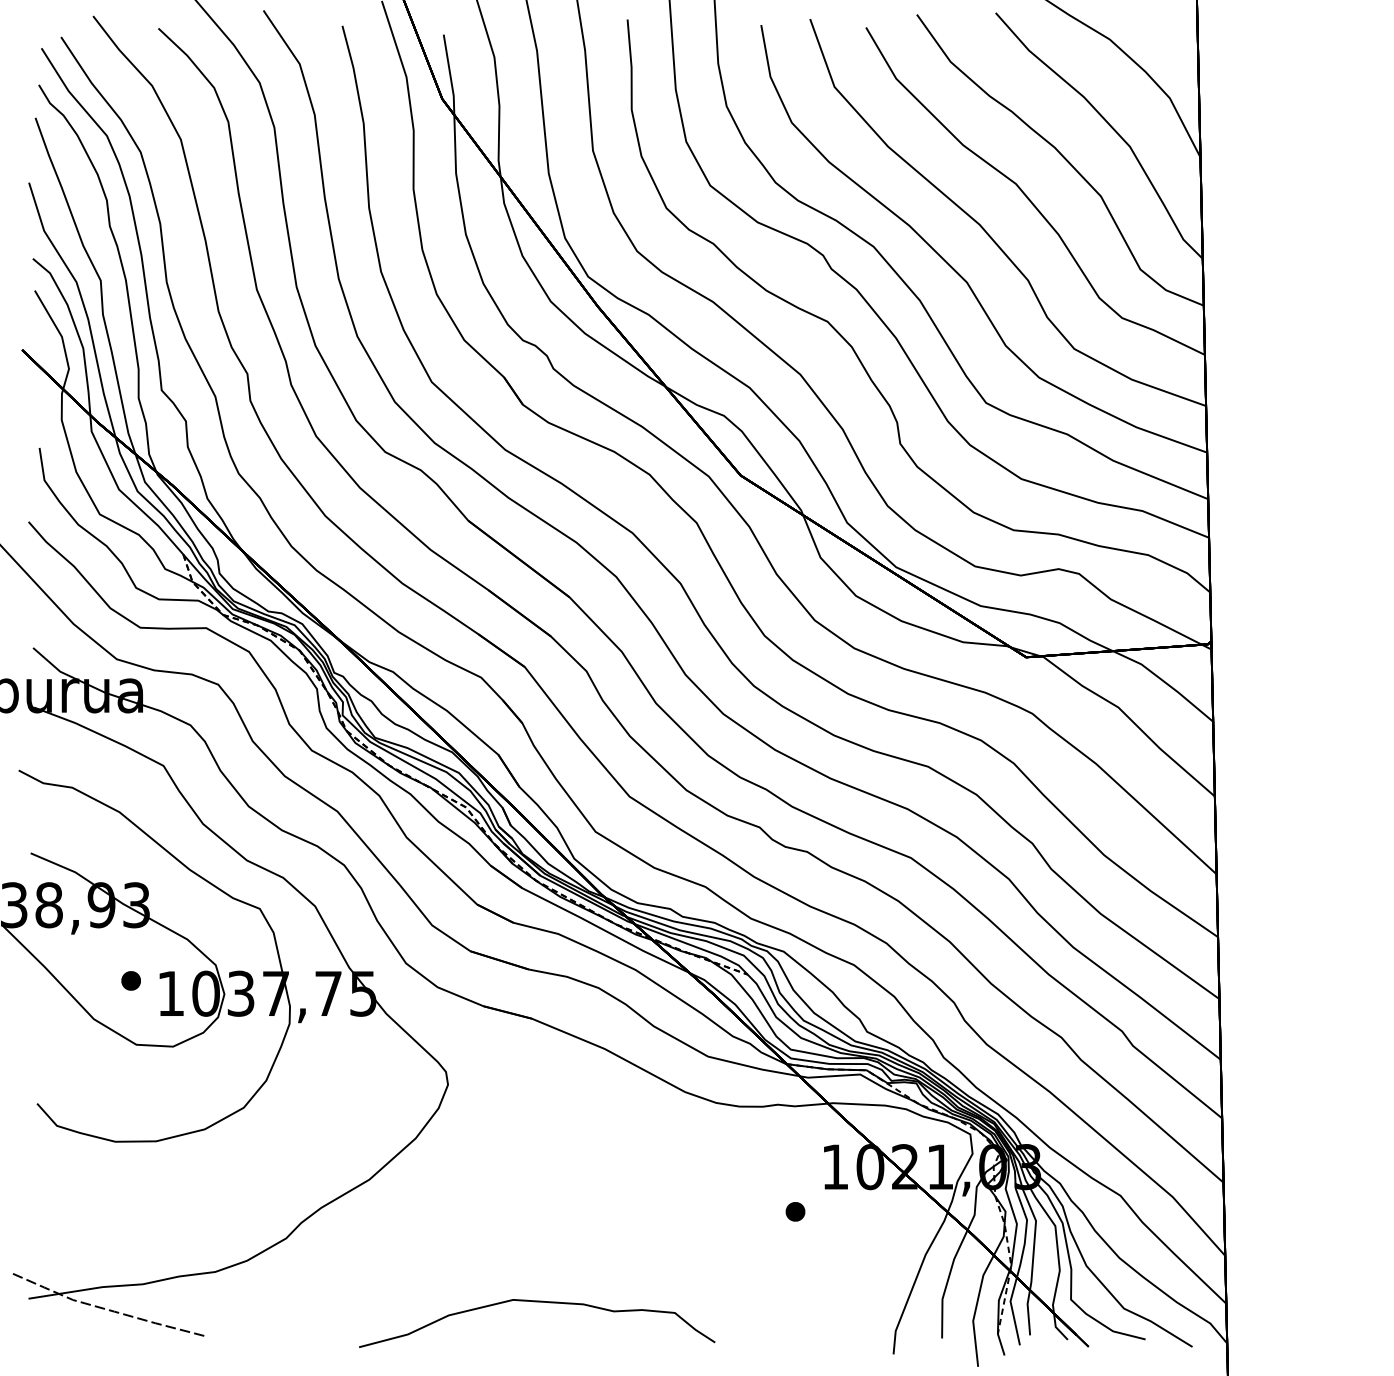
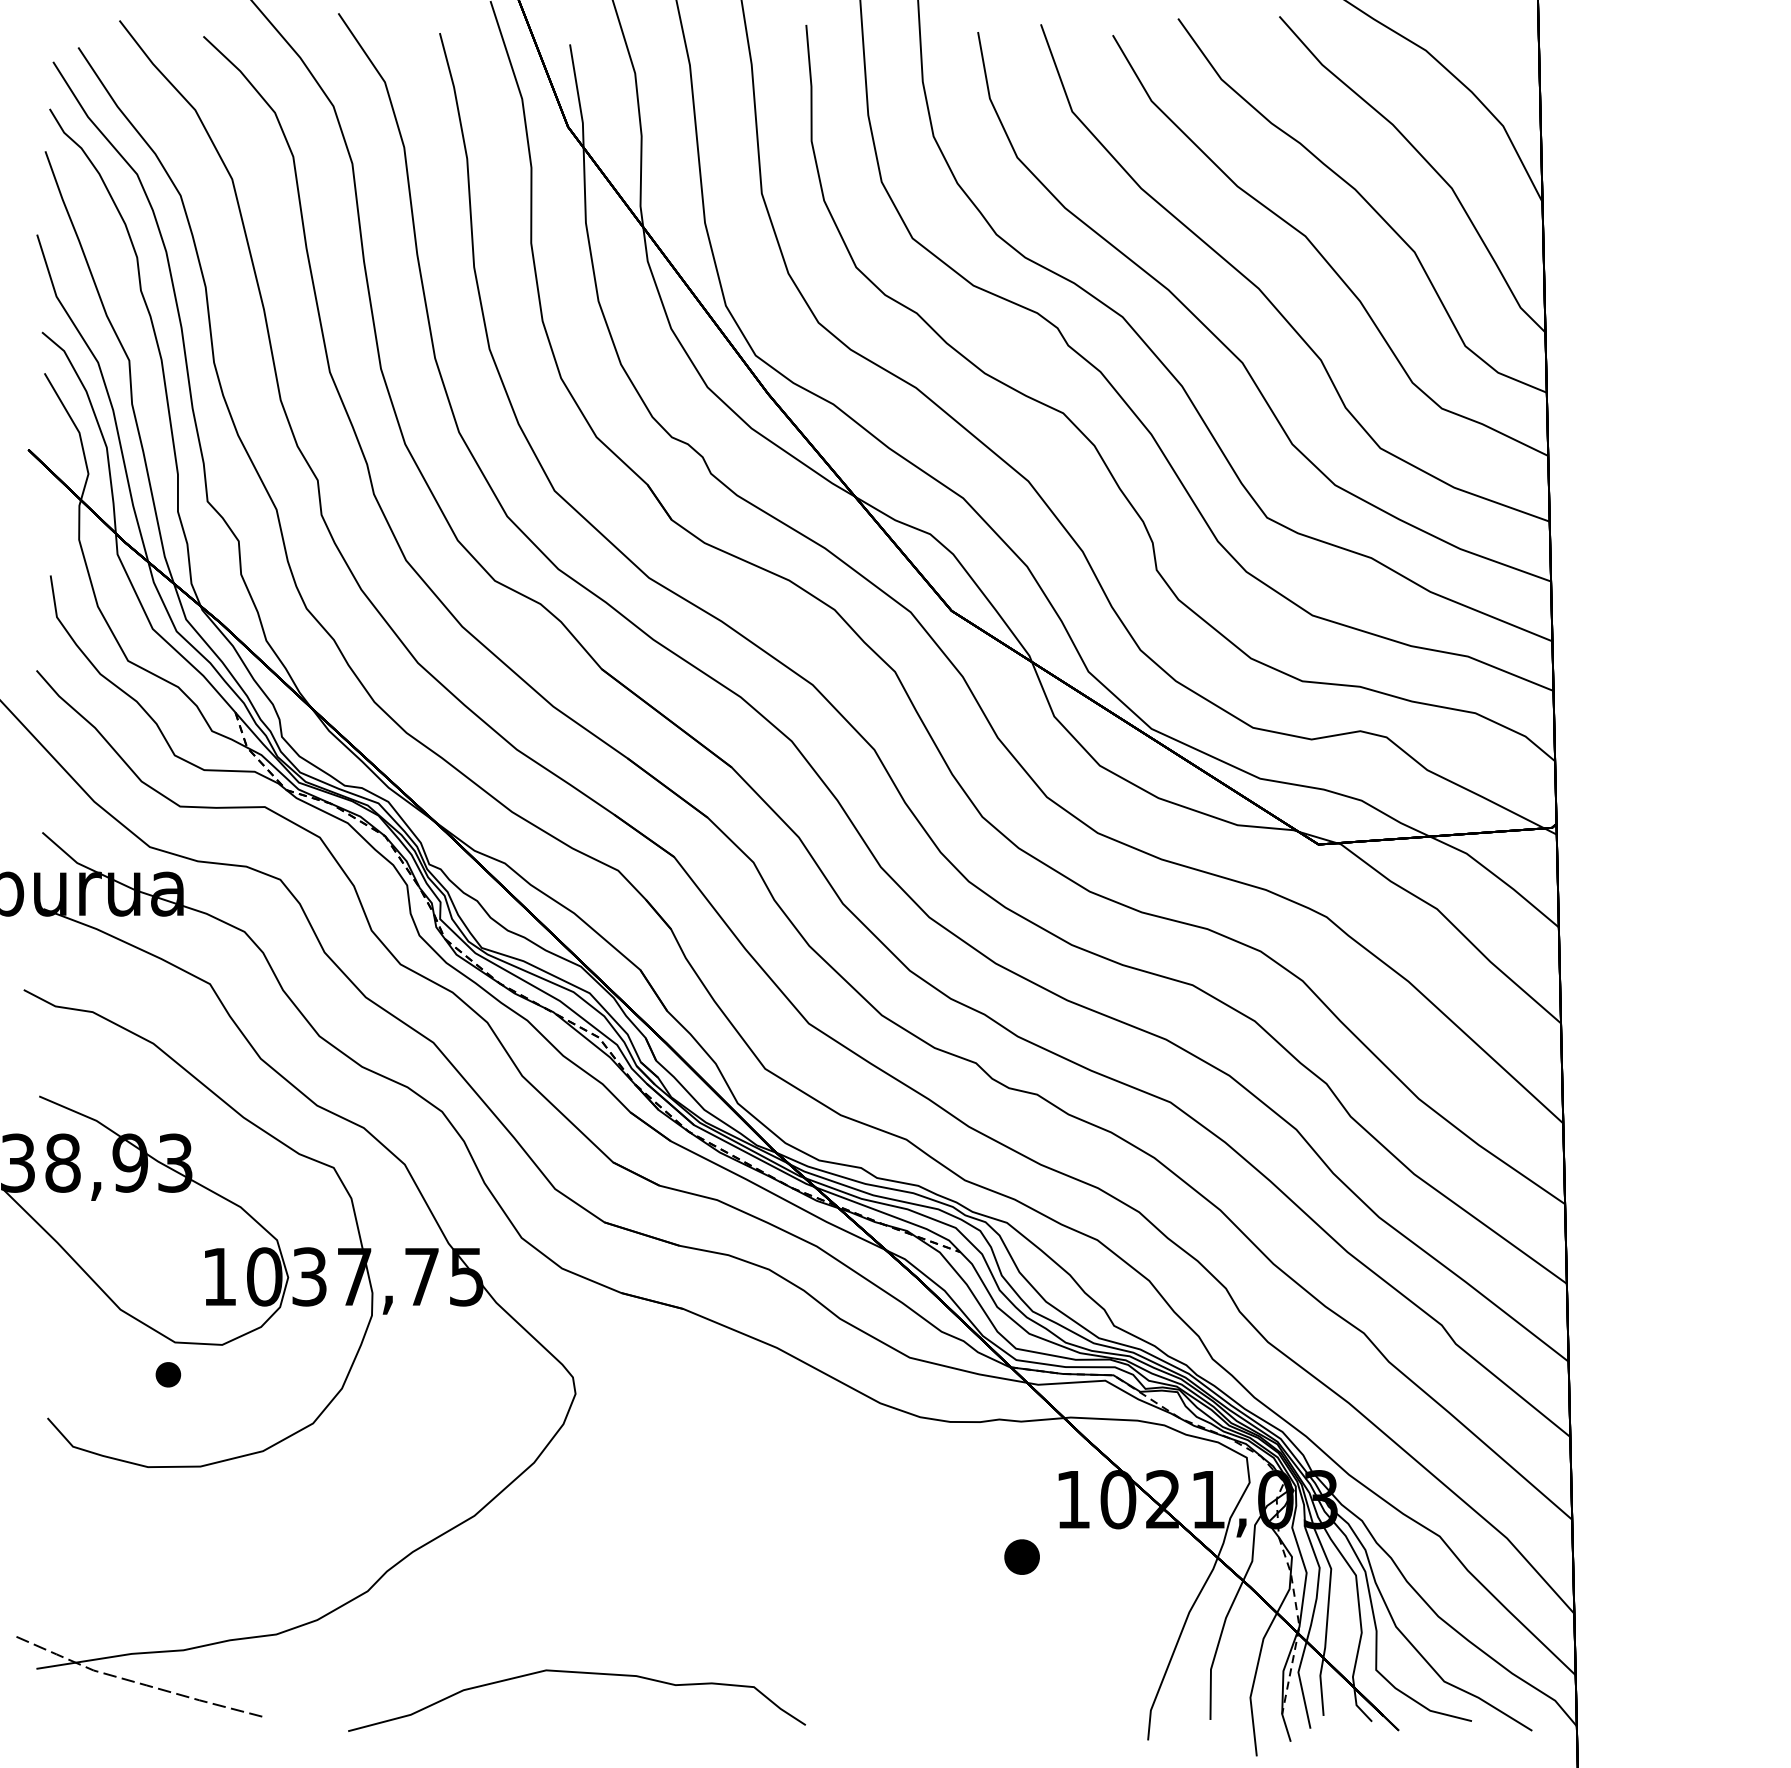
part: (130, 980) -> (167, 1374), moved
part: (795, 1211) -> (1022, 1556), size x1.4
curve: (537, 1302) -> (577, 1673), moved

